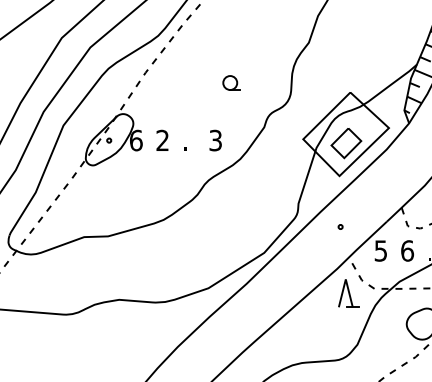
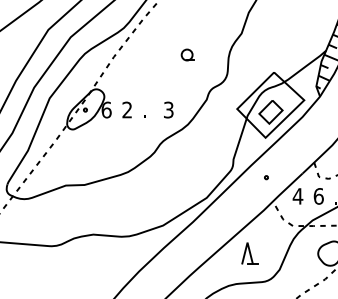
part: (230, 82) -> (187, 54), moved
text: (380, 251) -> (297, 196), 5 -> 4
part: (348, 293) -> (249, 253), moved

